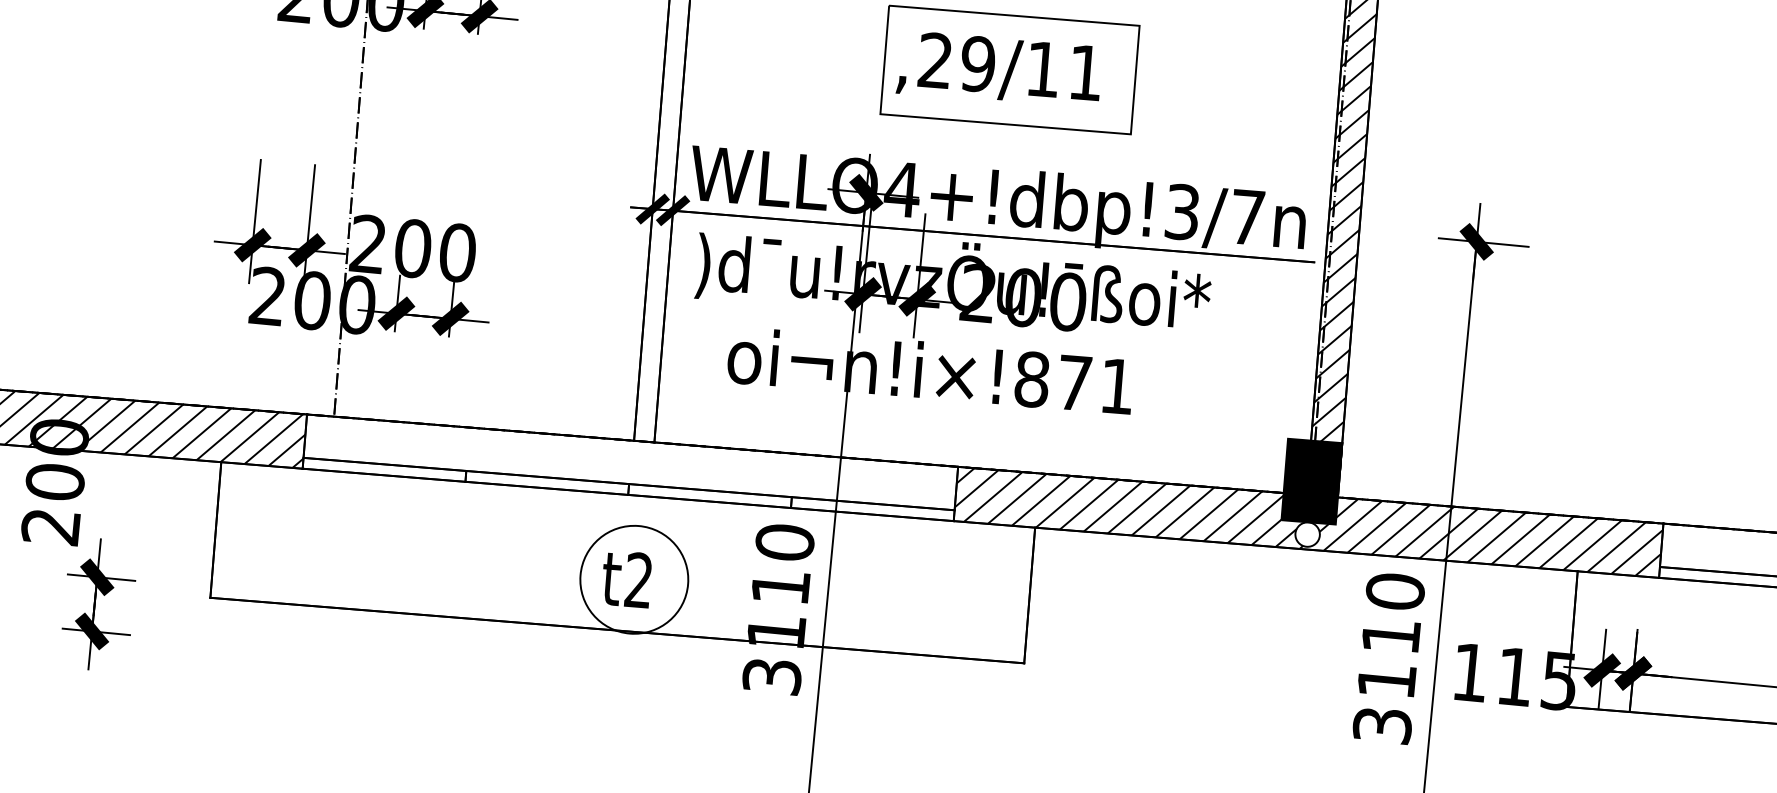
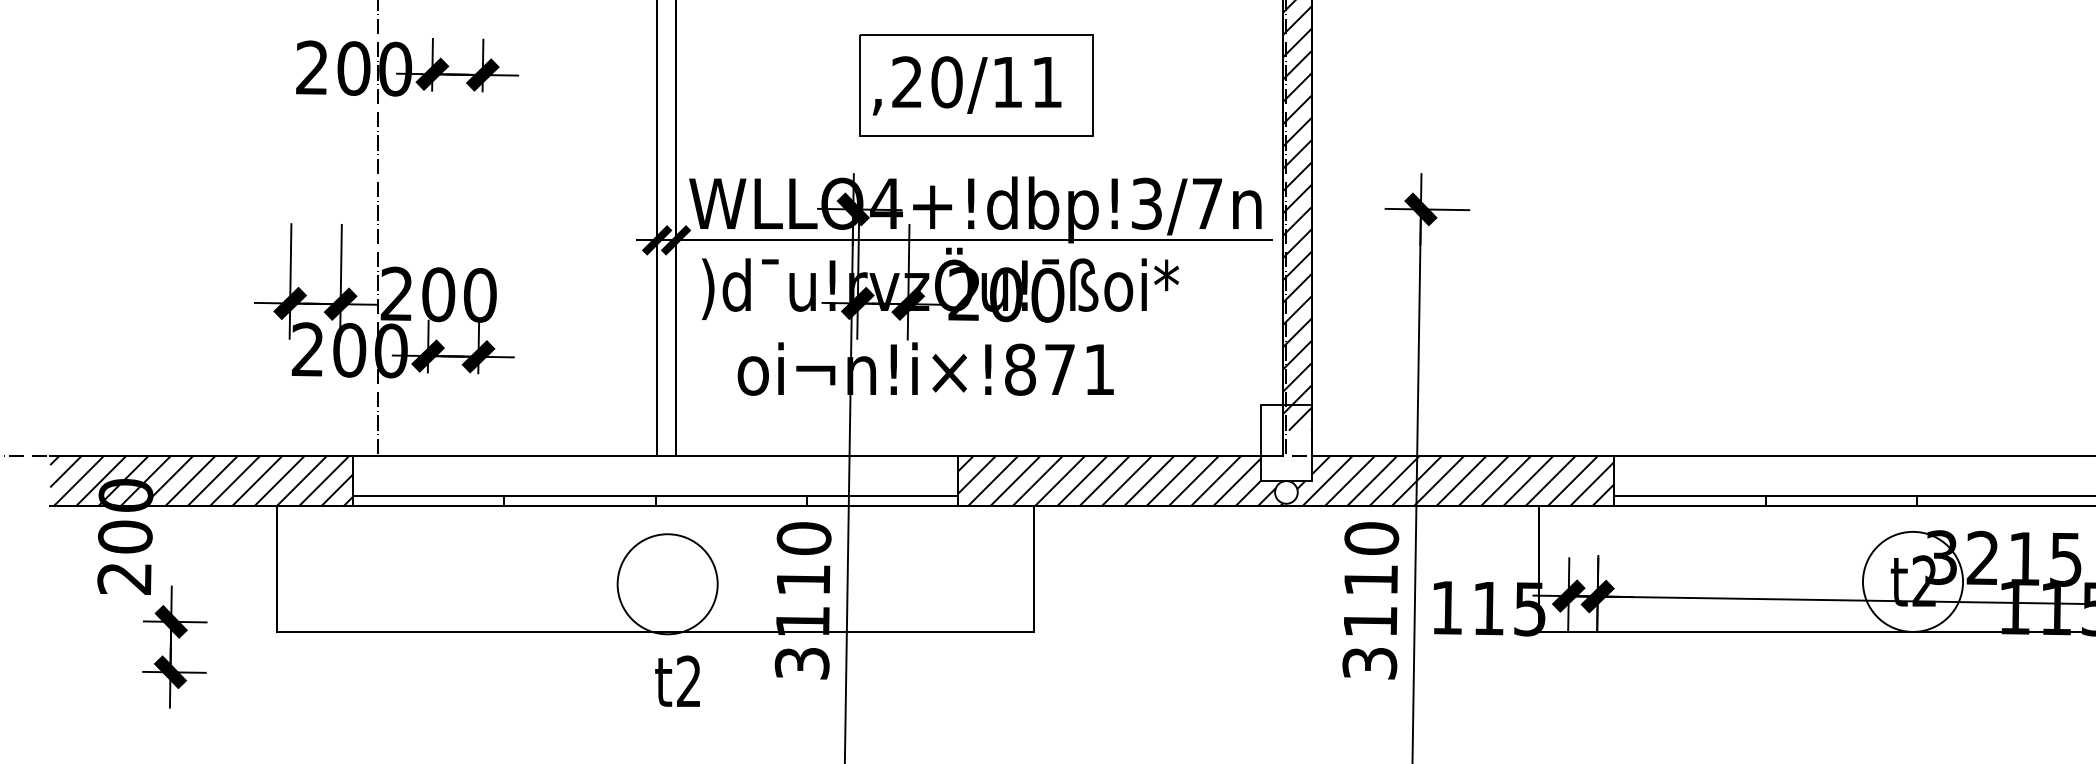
text: (977, 64) -> (946, 82), ,29/11 -> ,20/11
fill: (1311, 481) -> (1286, 443), removed
text: (626, 578) -> (677, 680), moved

